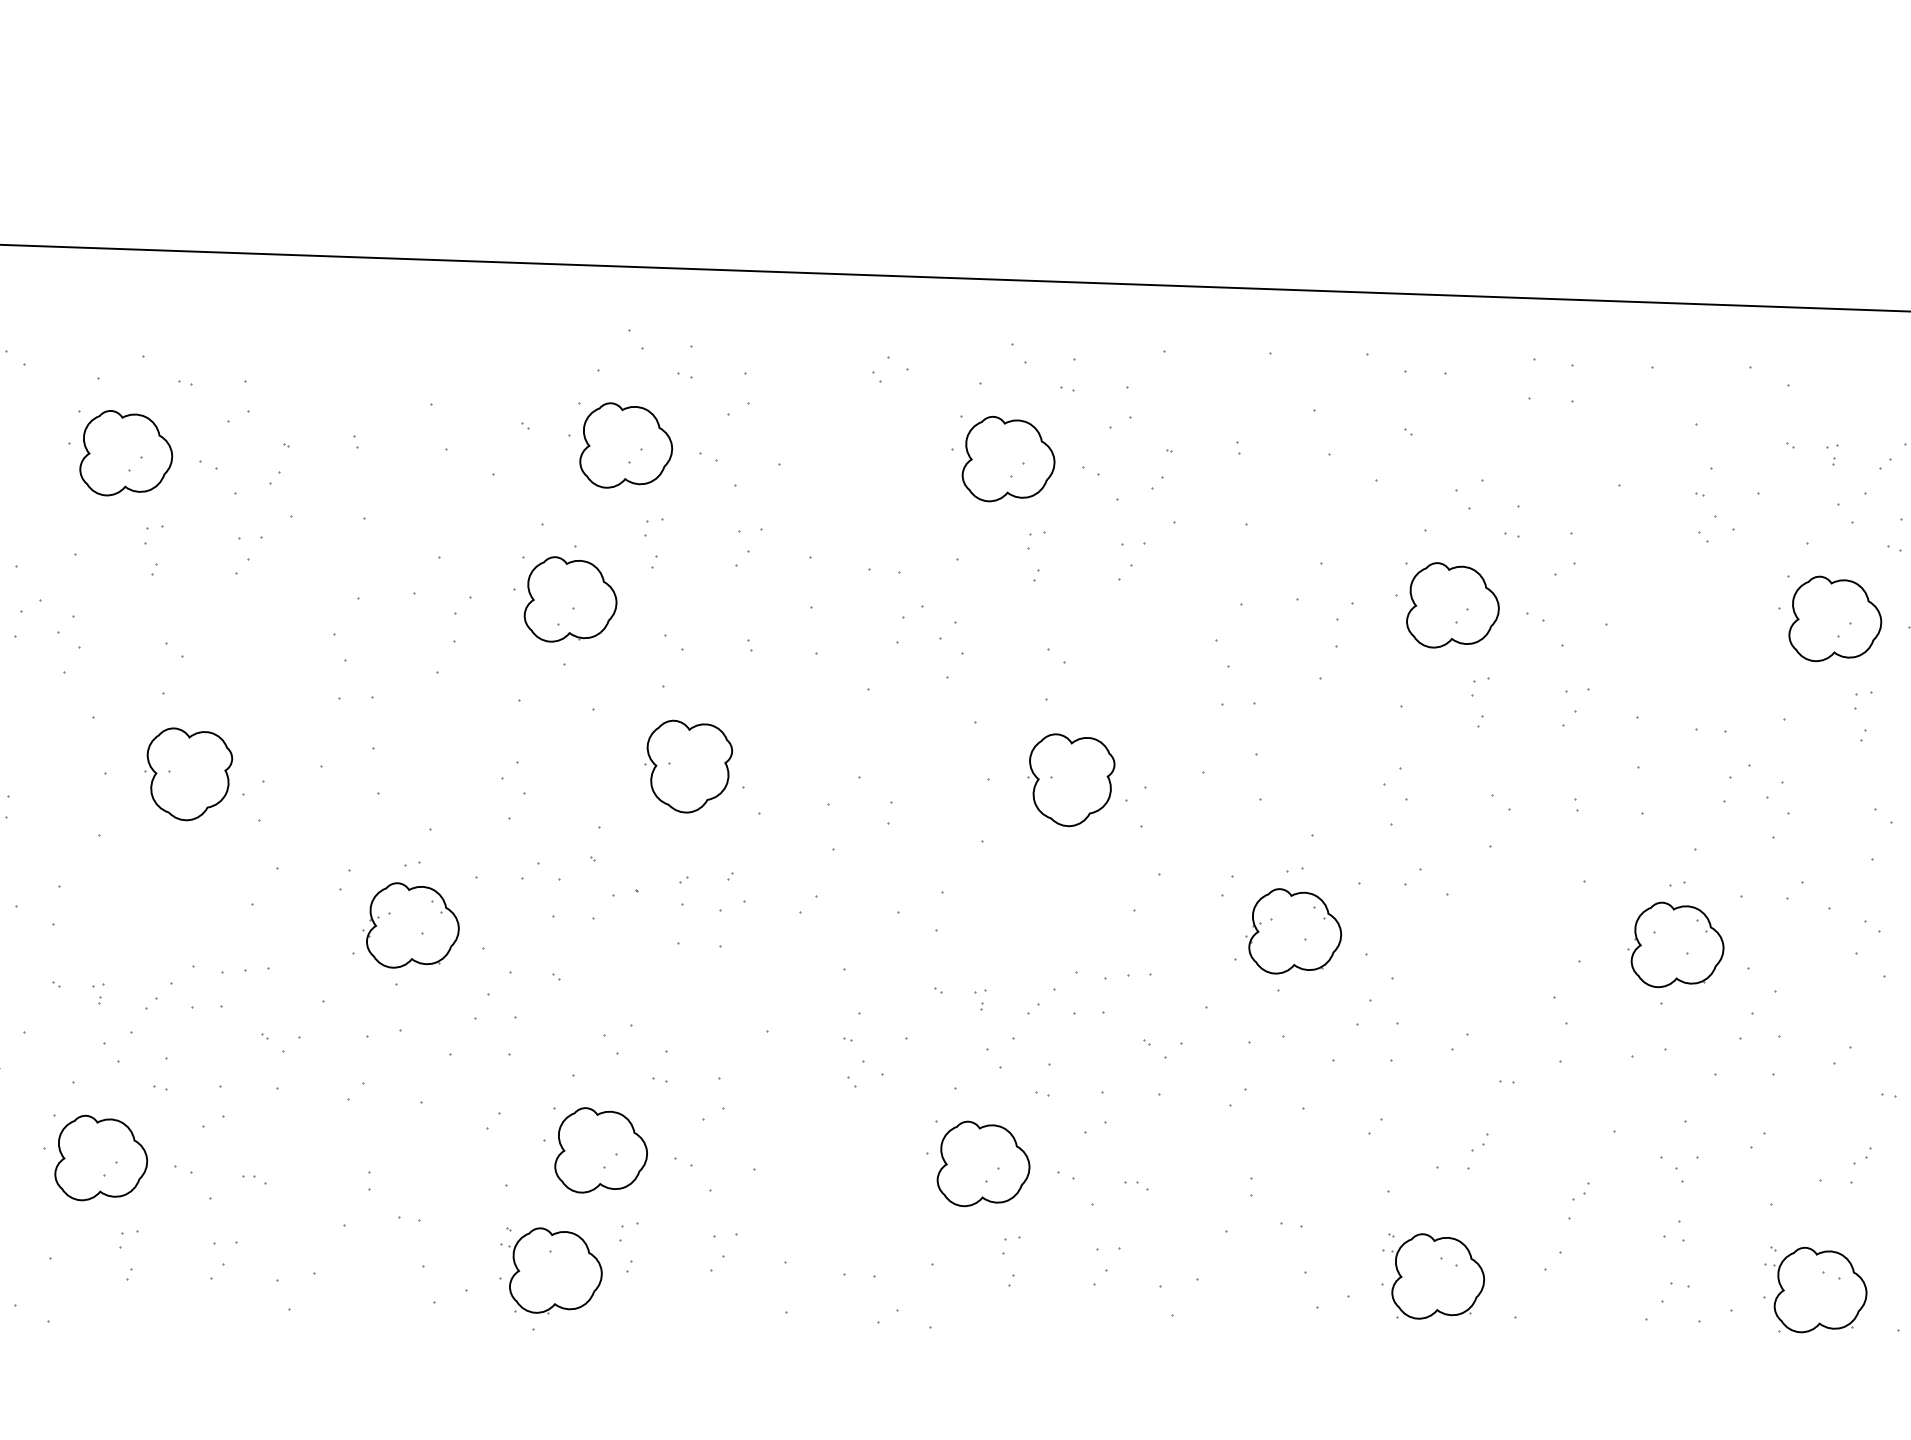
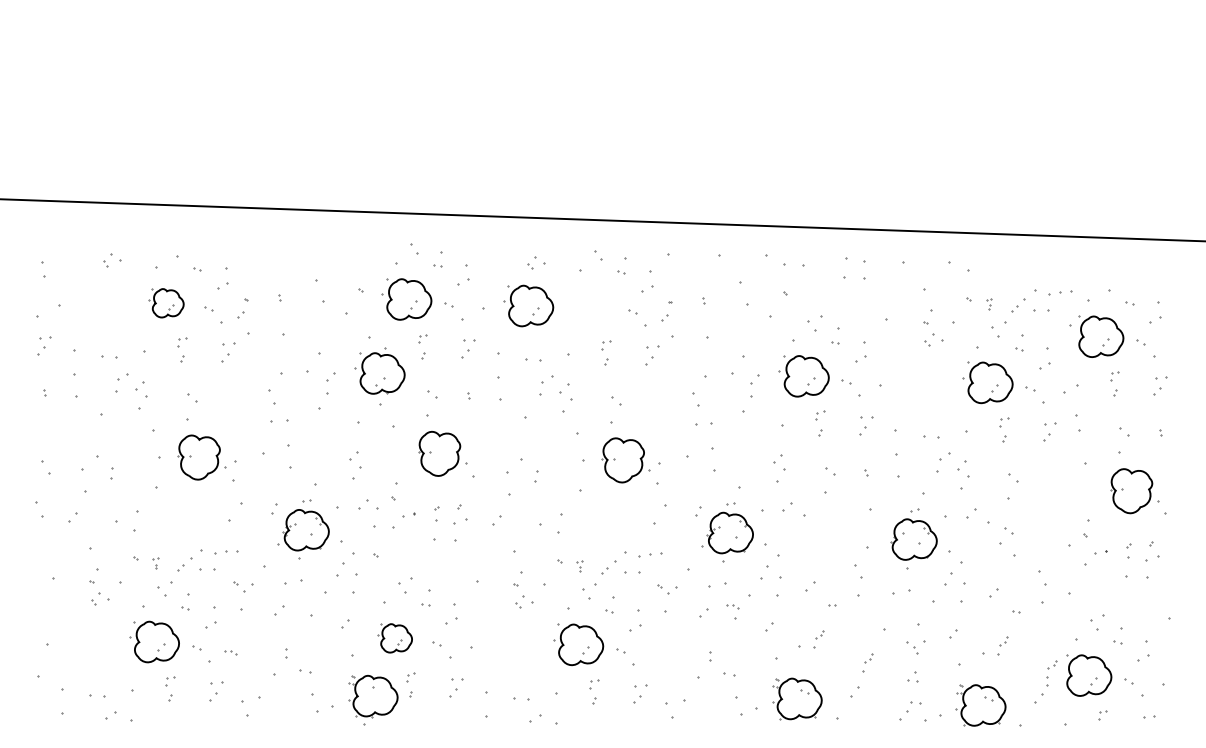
part: (121, 453) -> (166, 303), size x0.7
part: (1003, 457) -> (528, 305), moved
part: (595, 1150) -> (394, 638), size x0.7
part: (1136, 1186) -> (732, 606), moved

